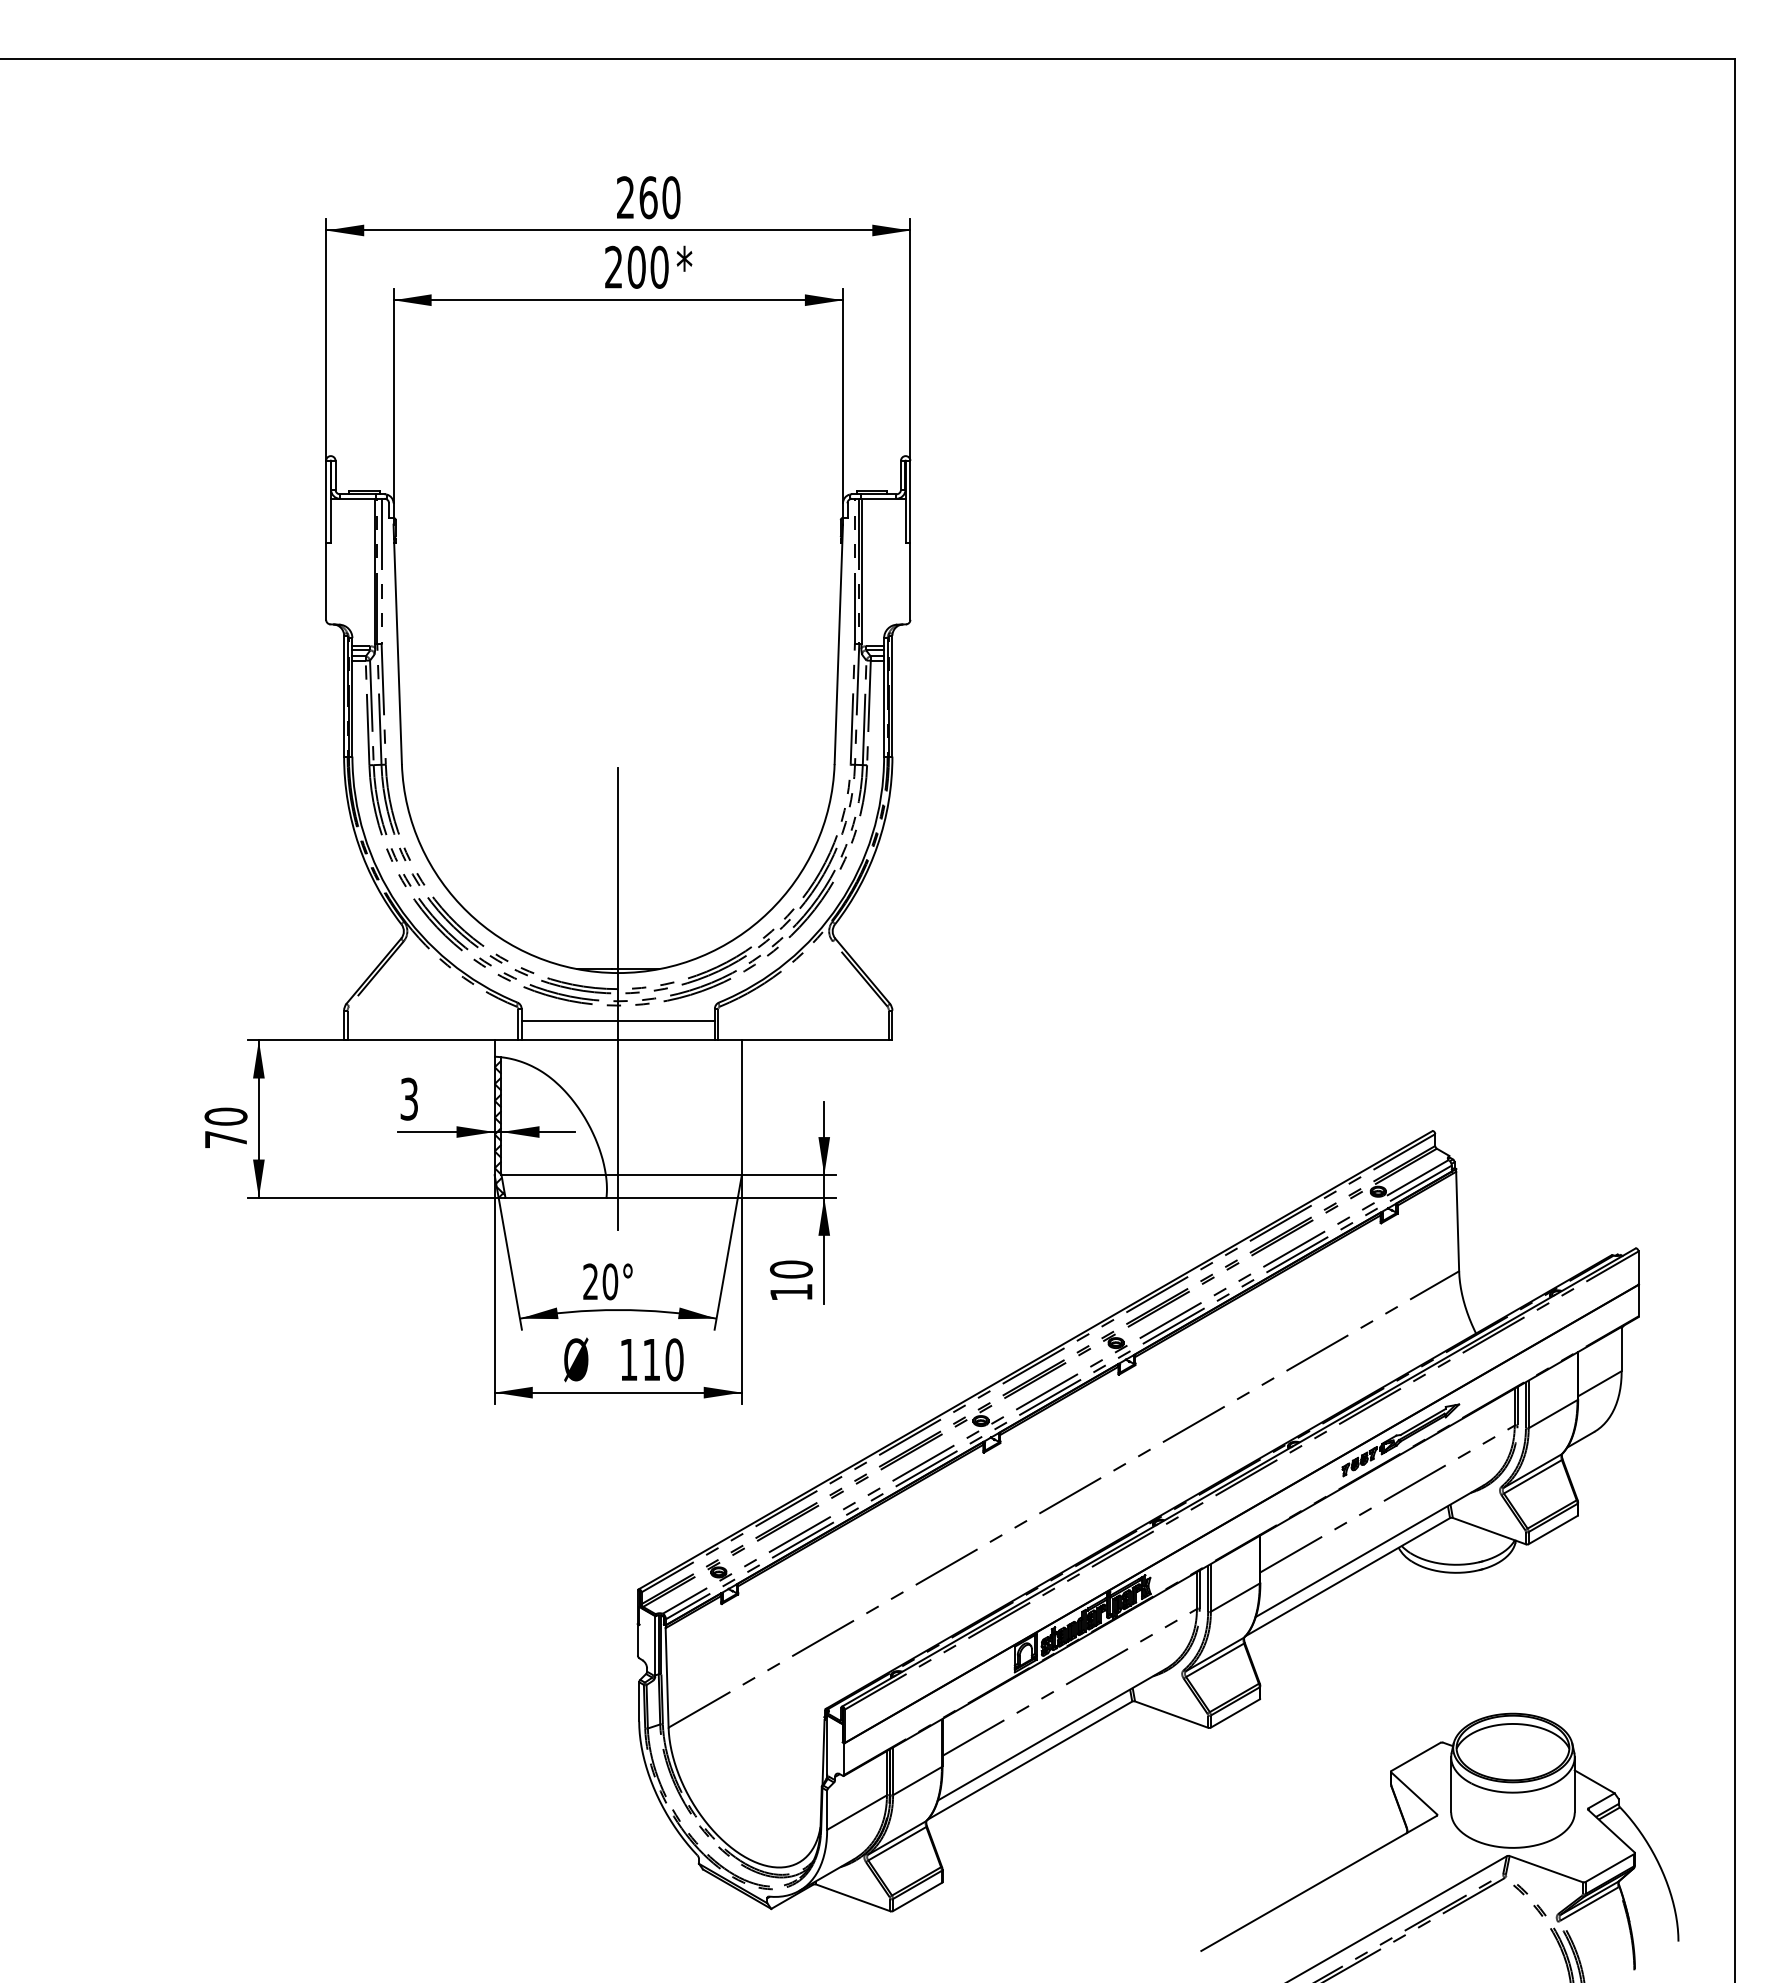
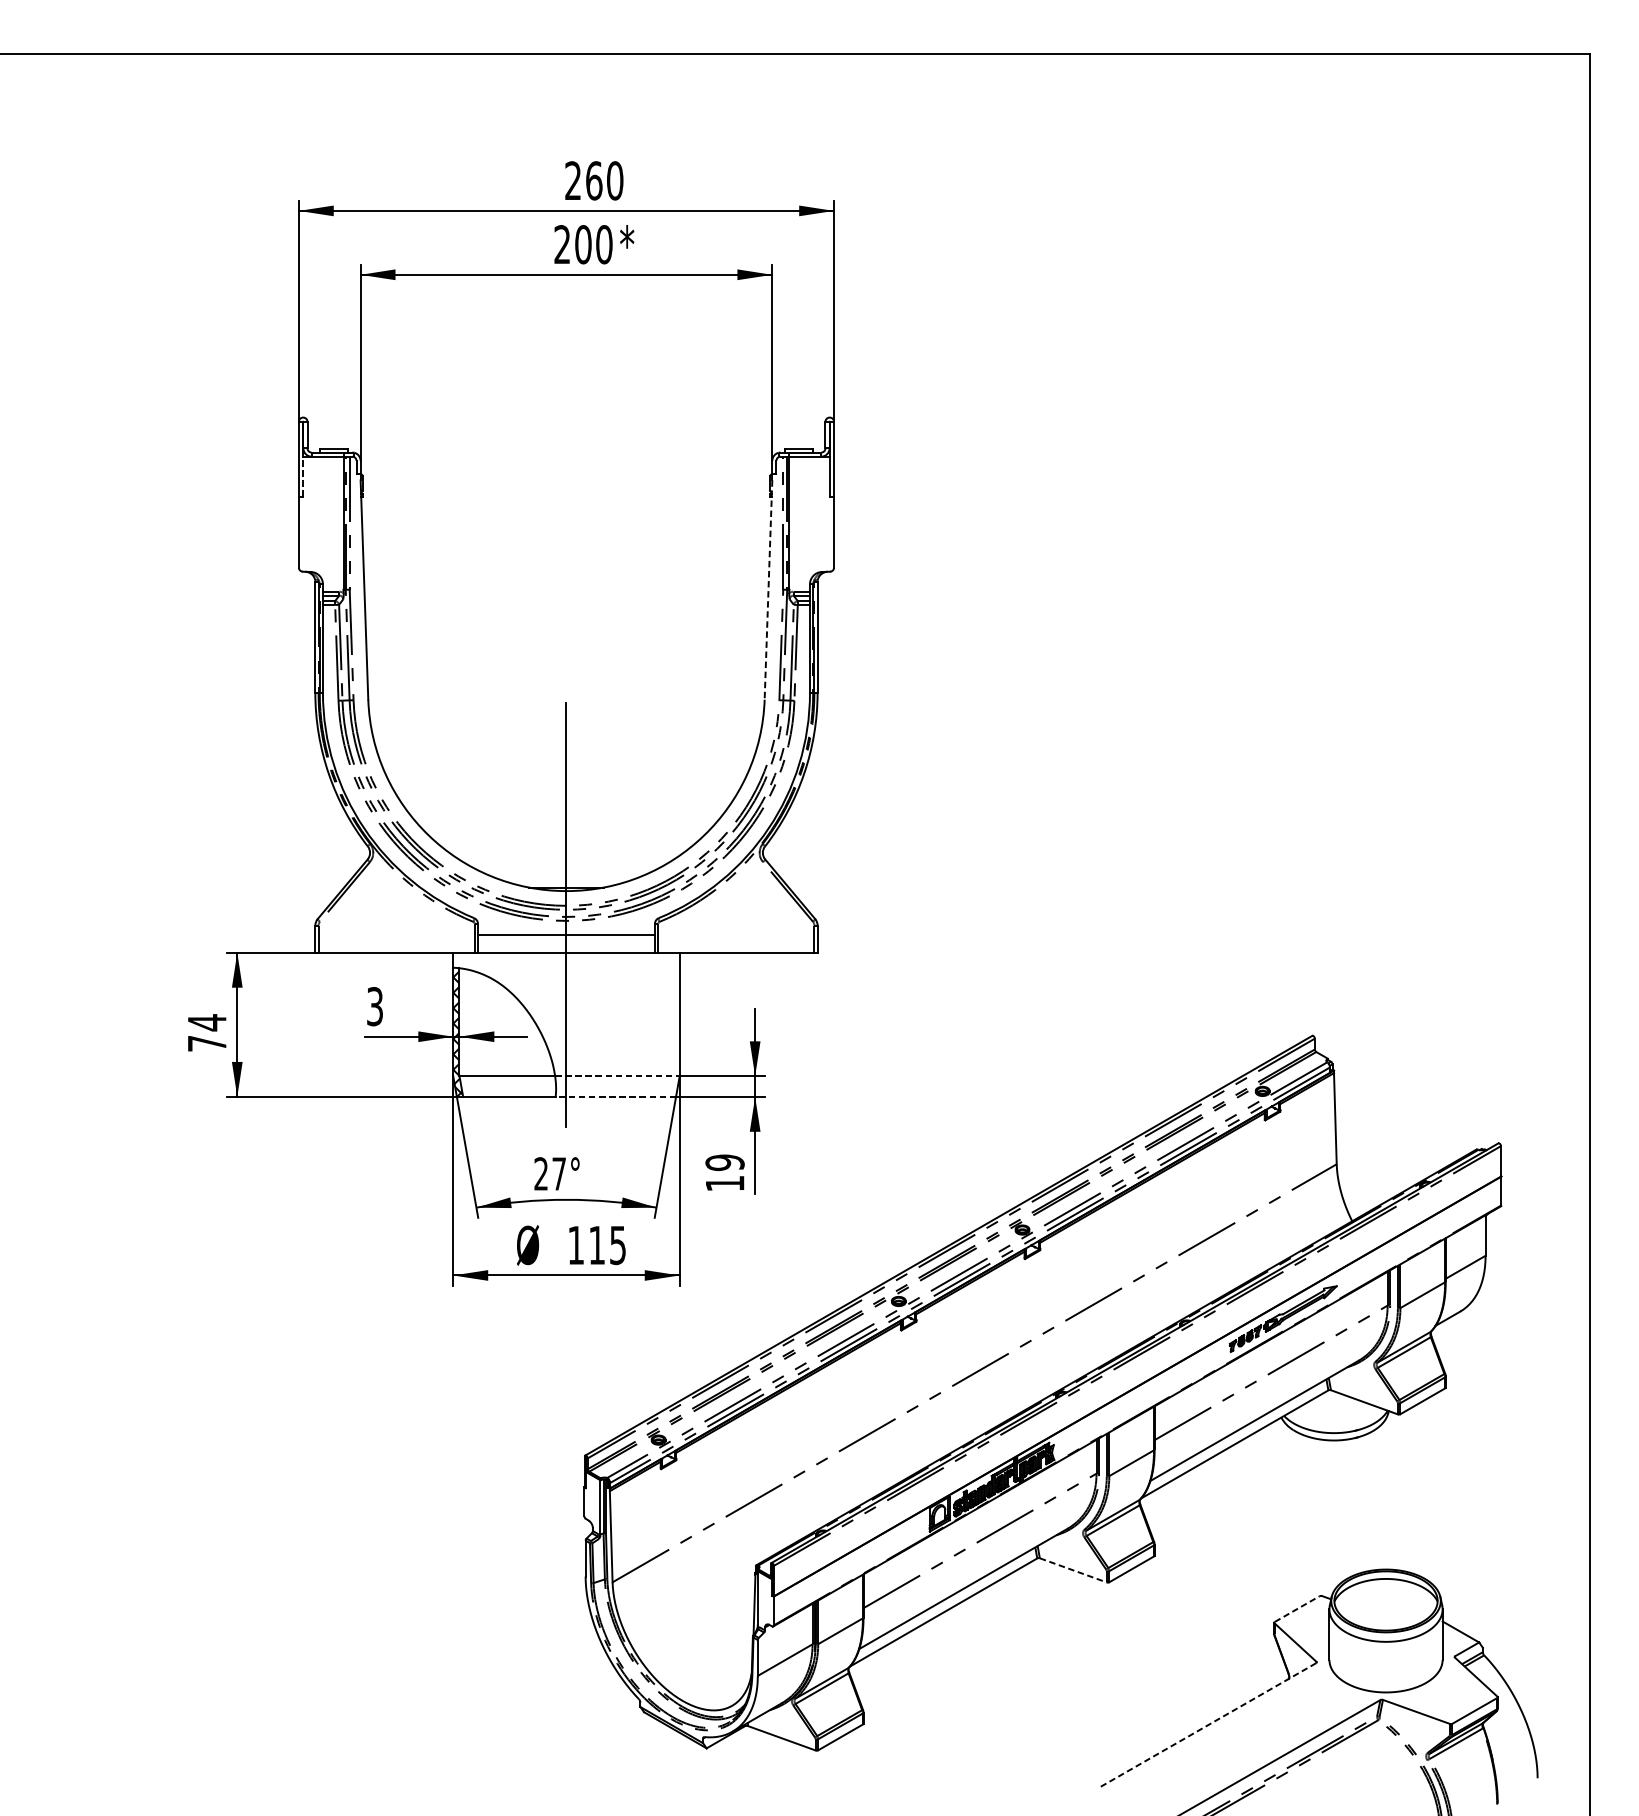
line: (330, 520) -> (302, 476), solid -> dashed
line: (838, 644) -> (768, 590), solid -> dashed
text: (225, 1116) -> (206, 1022), 70 -> 74
line: (673, 1175) -> (617, 1076), solid -> dashed
line: (672, 1197) -> (616, 1096), solid -> dashed
text: (791, 1269) -> (725, 1162), 10 -> 19
text: (610, 1281) -> (559, 1173), 20° -> 27°
text: (674, 1359) -> (617, 1245), 110 -> 115
line: (1171, 1714) -> (1073, 1570), solid -> dashed
line: (1416, 1756) -> (1297, 1608), solid -> dashed
line: (1319, 1883) -> (1208, 1725), solid -> dashed

